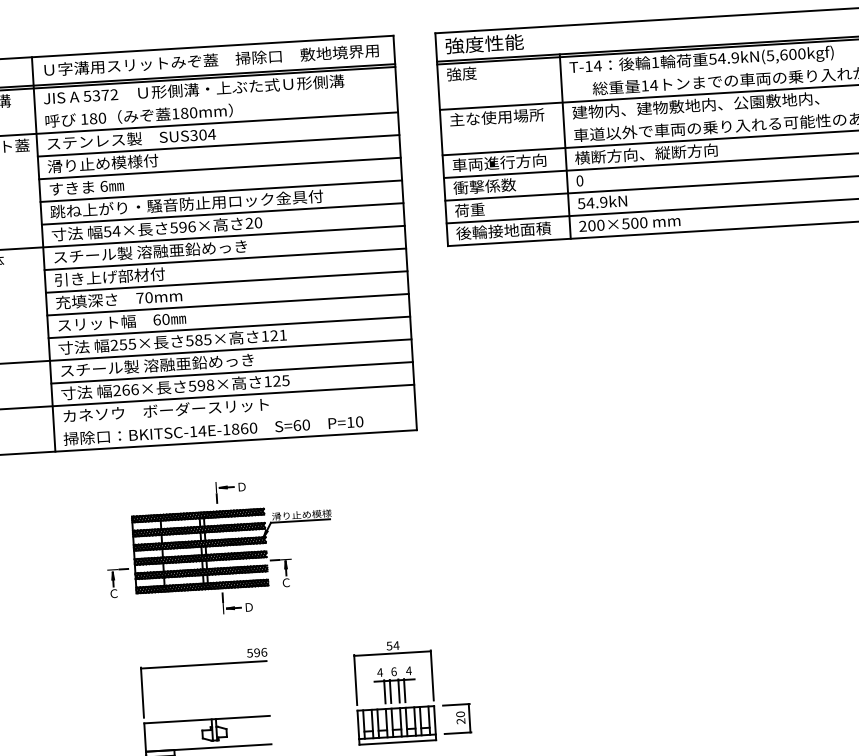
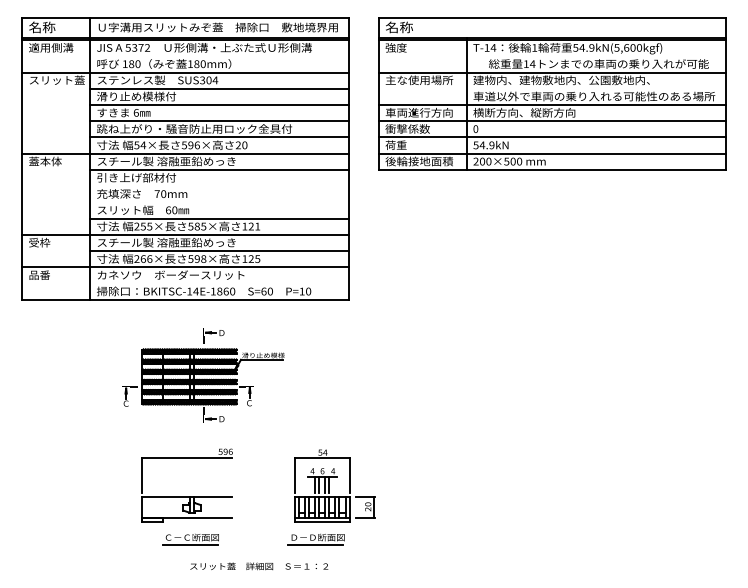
text: (484, 44) -> (413, 27), 強度性能 -> 名称
line: (226, 282) -> (219, 186), removed
line: (227, 304) -> (219, 202), removed

